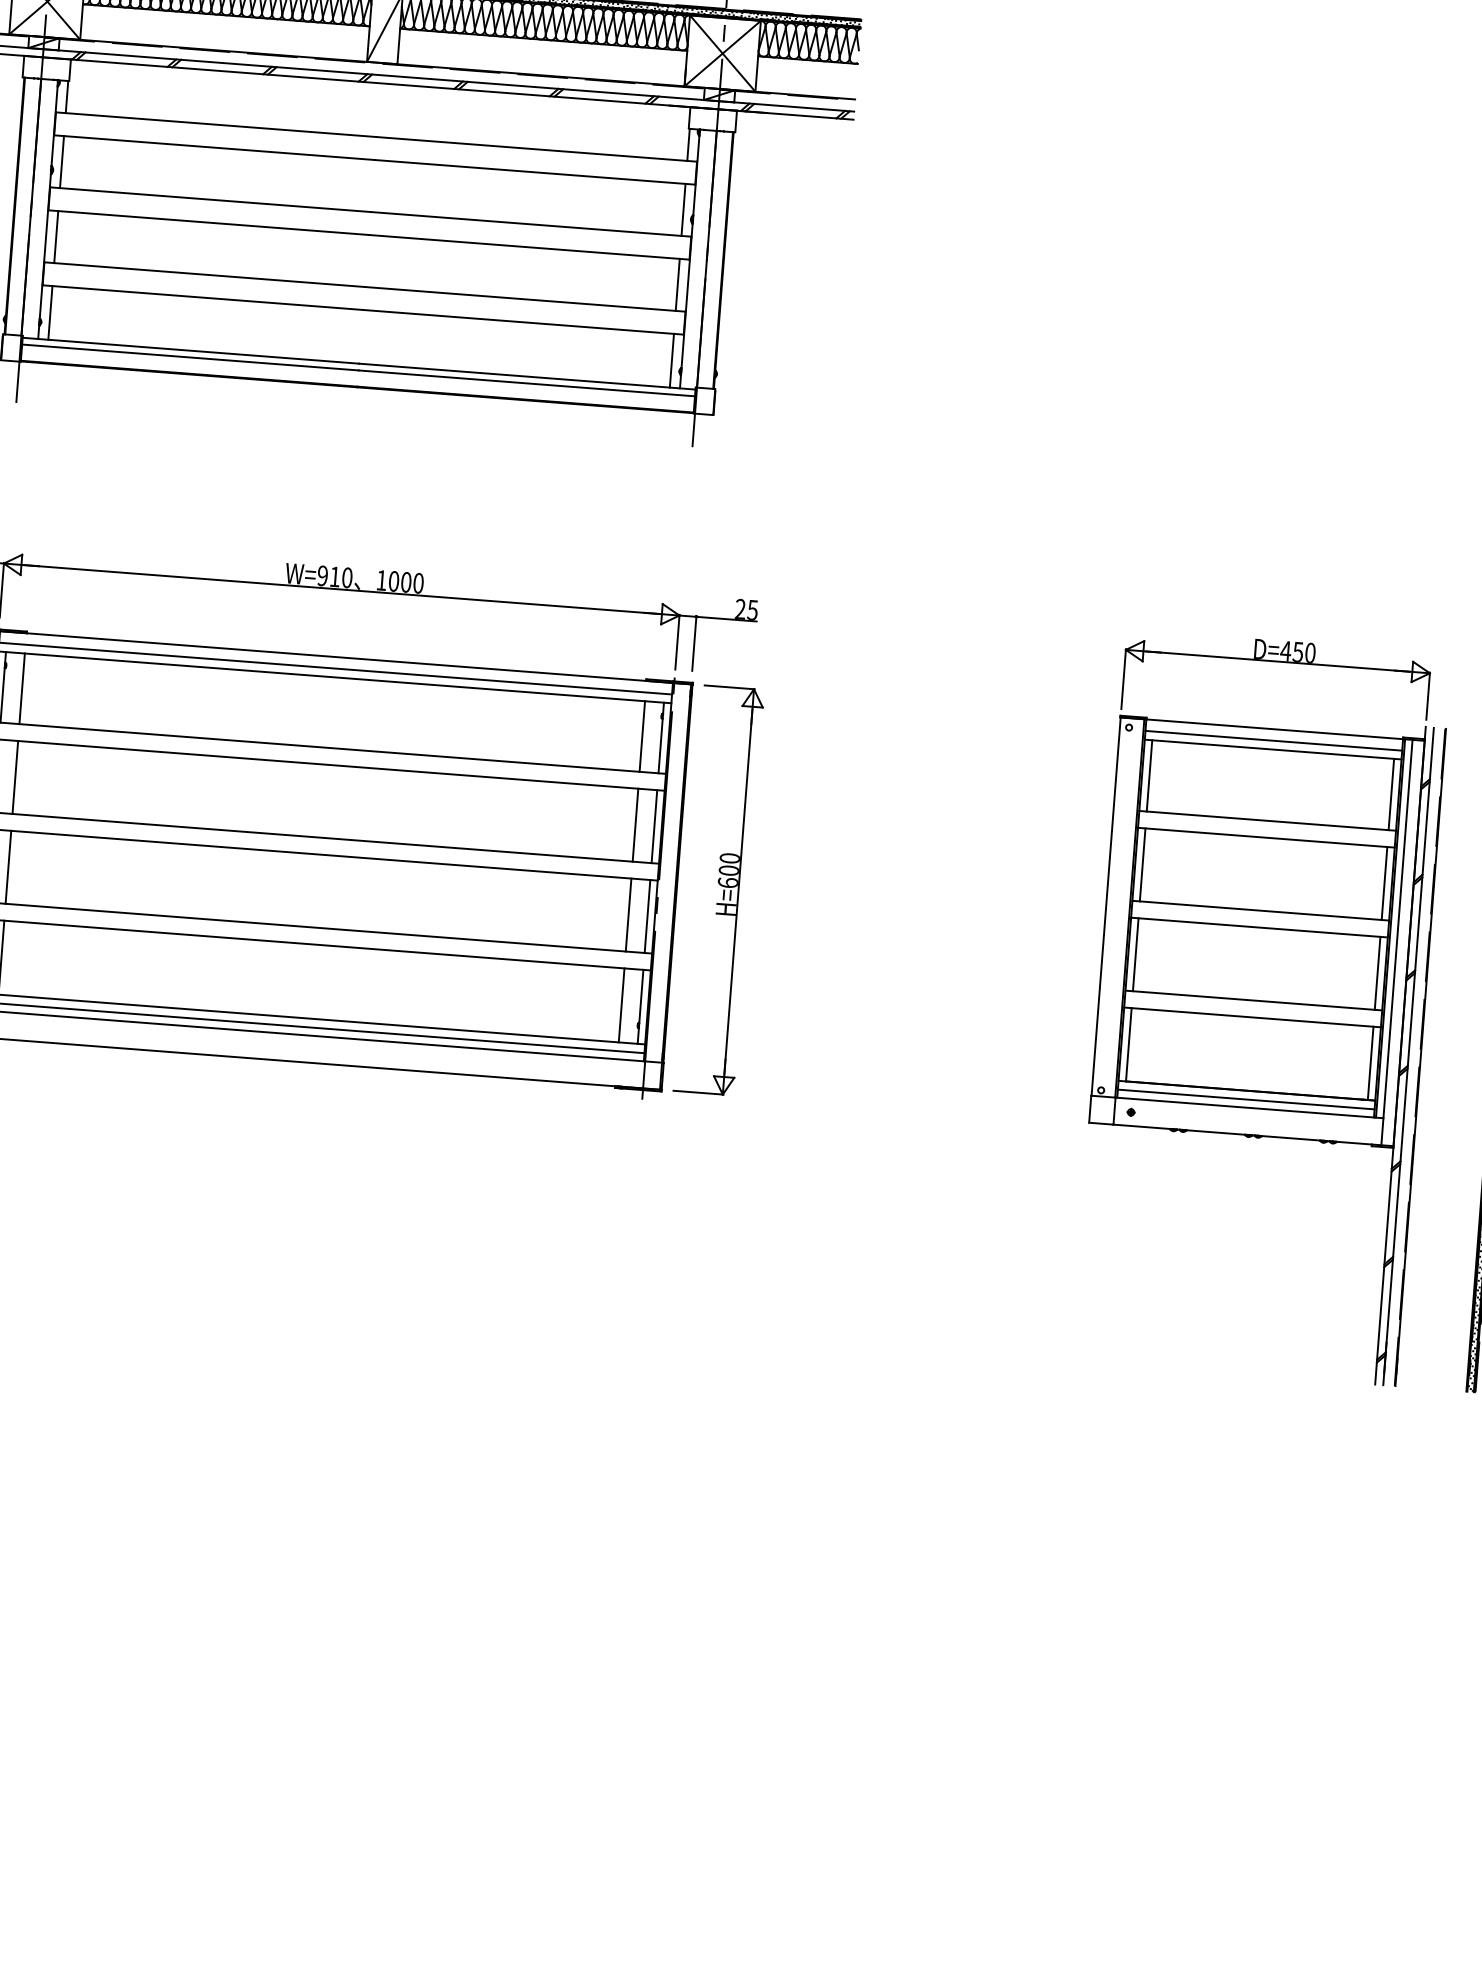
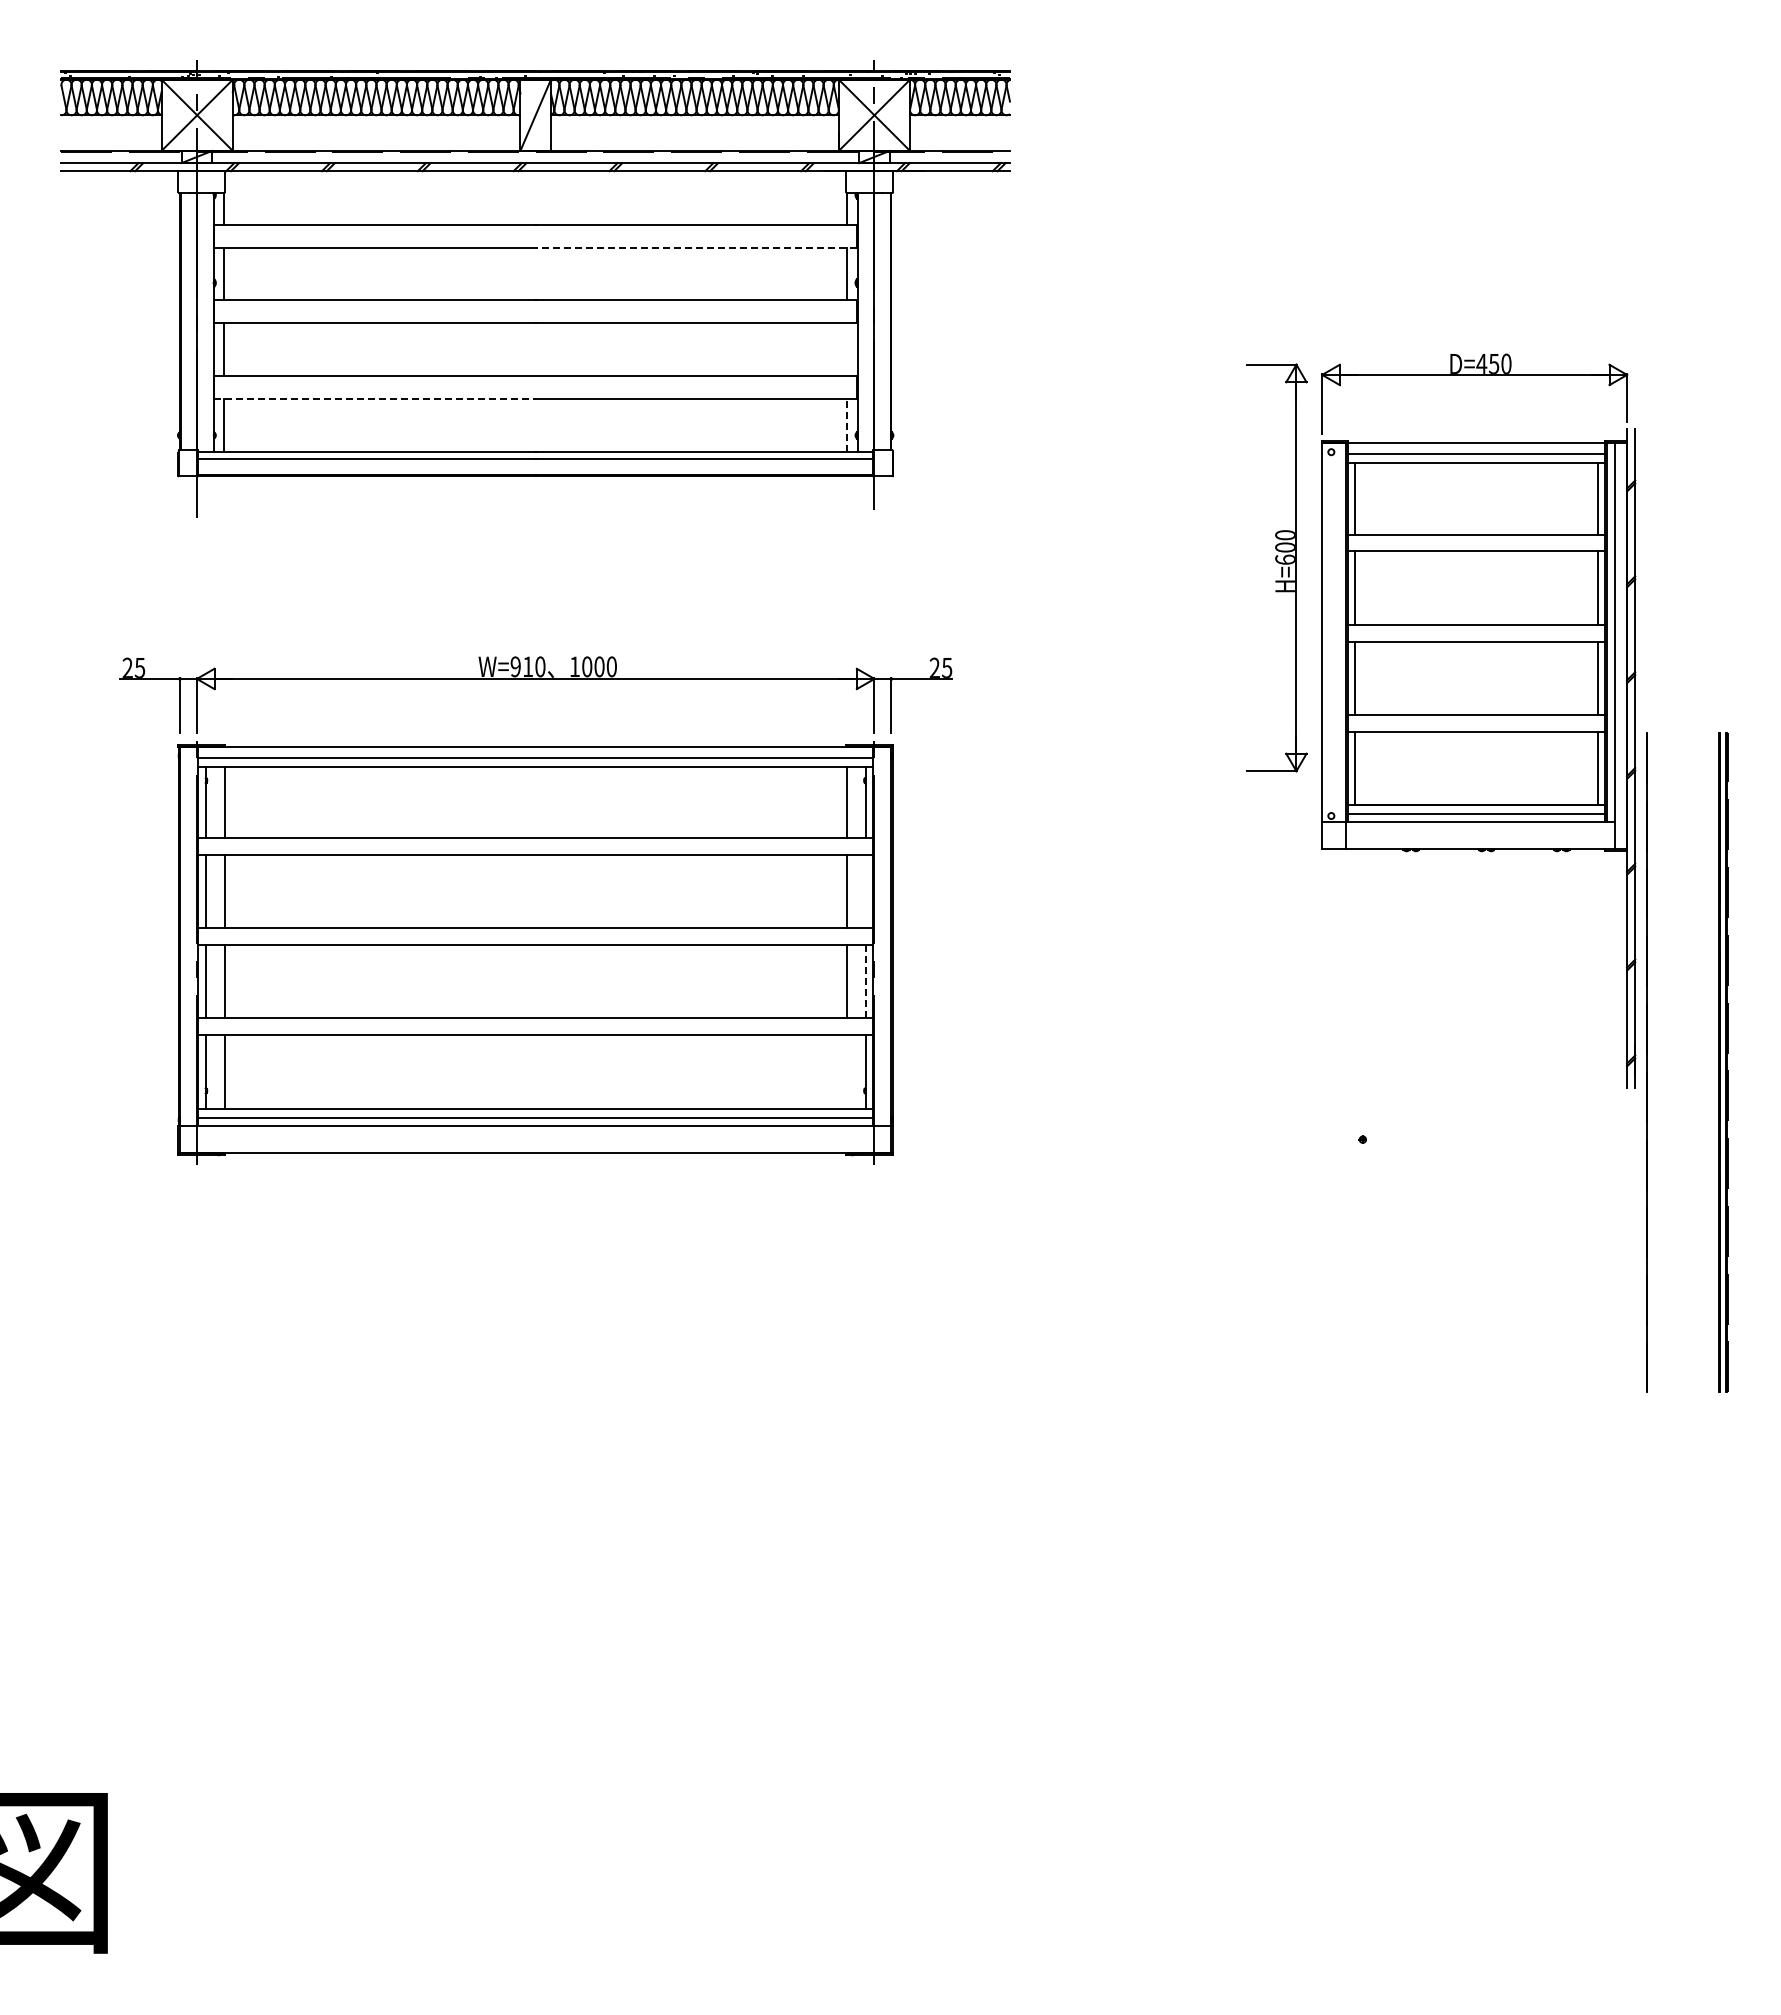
line: (535, 172) -> (696, 248), solid -> dashed
line: (677, 285) -> (847, 349), removed
line: (202, 297) -> (374, 398), solid -> dashed
line: (672, 360) -> (847, 425), solid -> dashed
line: (654, 825) -> (865, 890), removed
part: (718, 889) -> (1276, 567), moved
line: (647, 916) -> (865, 981), solid -> dashed
line: (621, 1005) -> (846, 1072), removed
part: (1255, 1006) -> (1478, 720), moved

